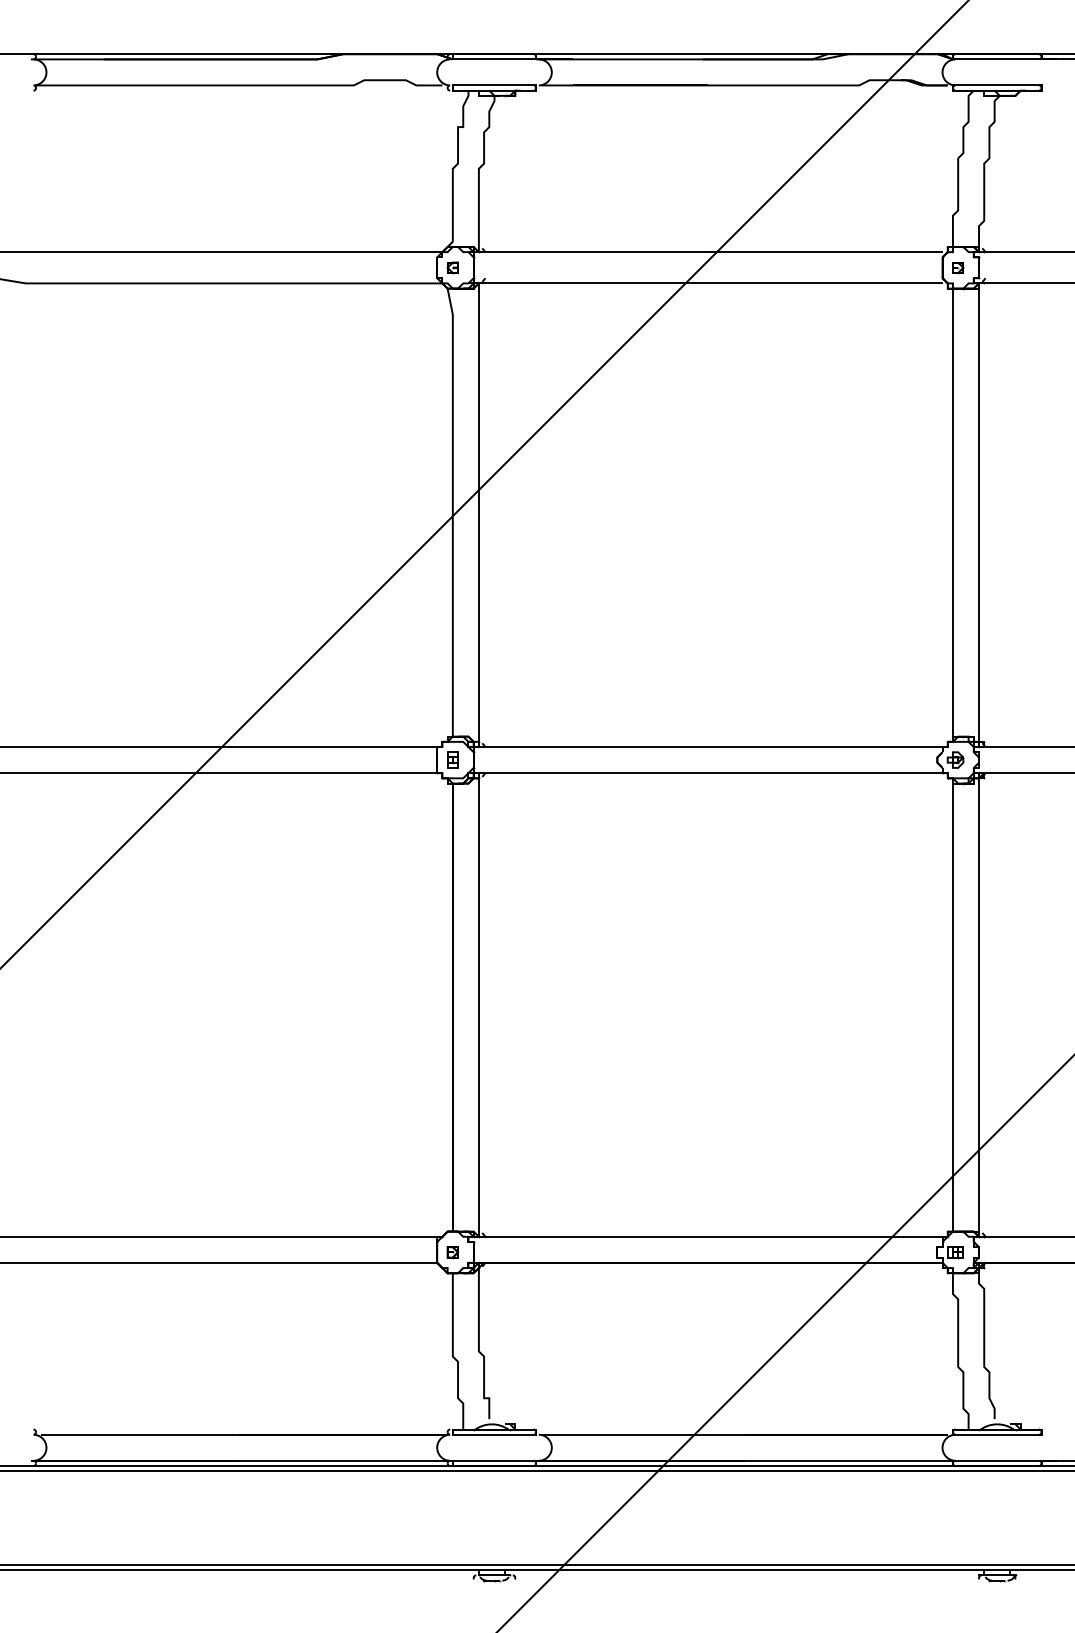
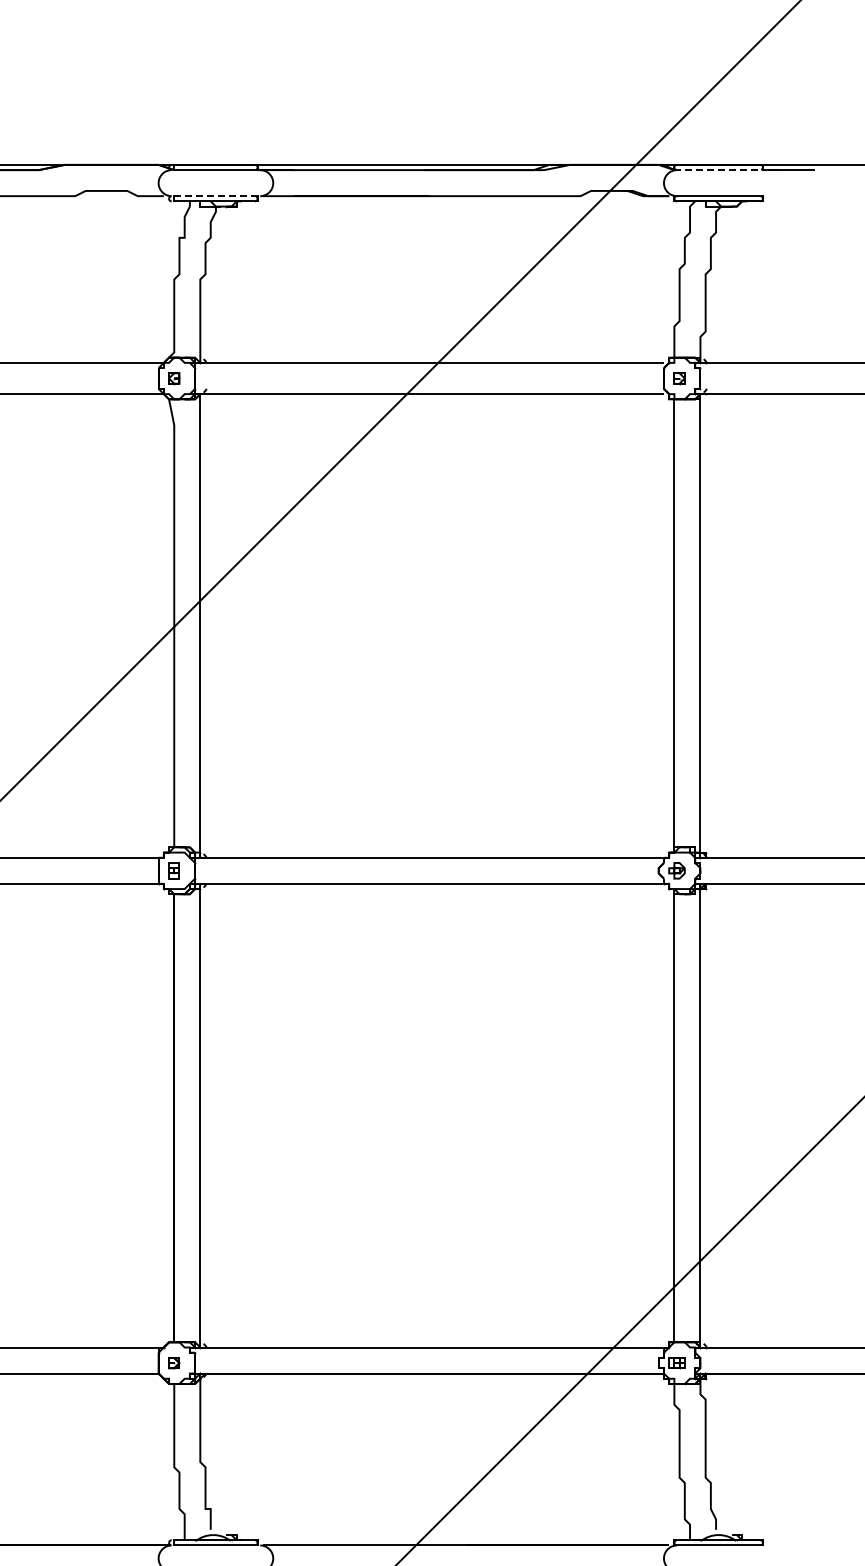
line: (997, 59) -> (718, 170), solid -> dashed
line: (494, 85) -> (215, 196), solid -> dashed

